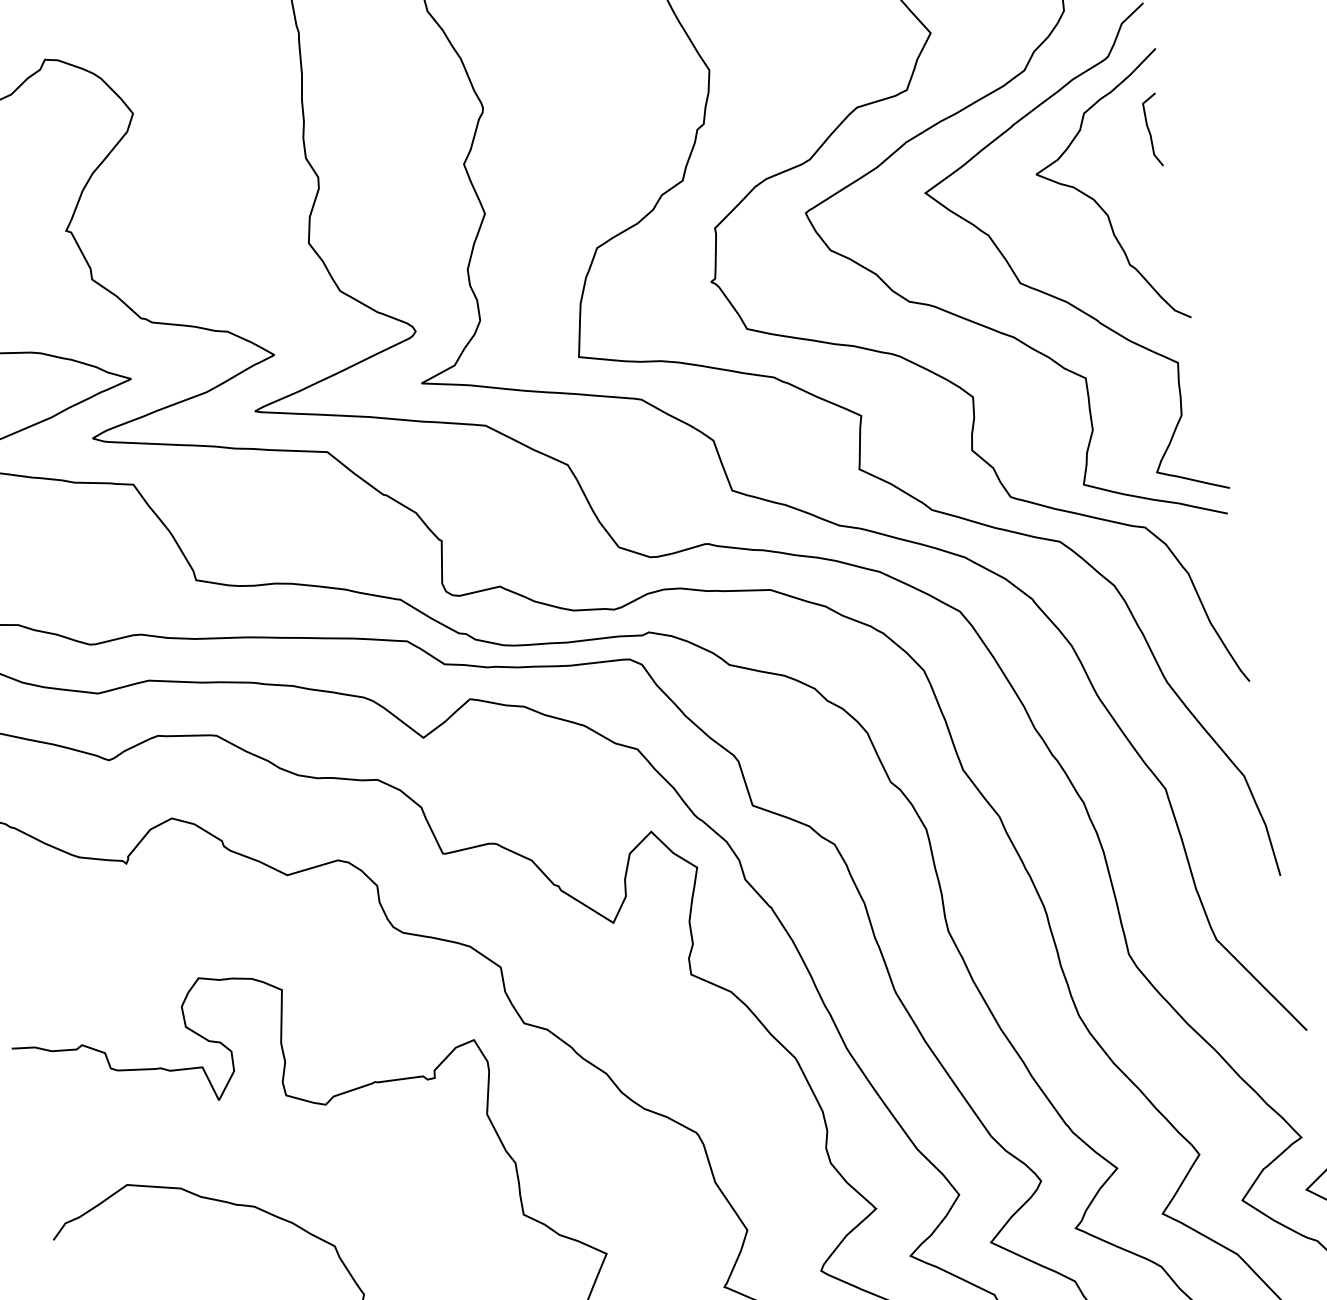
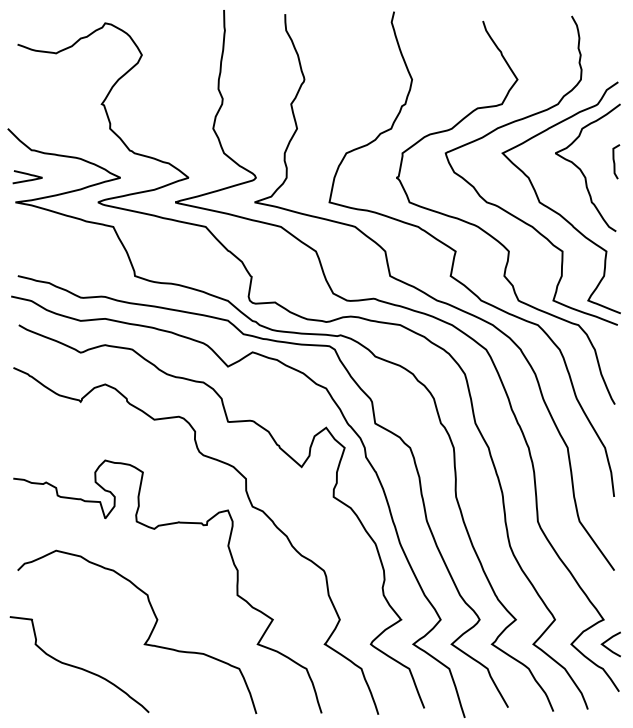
curve: (1152, 131) -> (615, 162), moved

